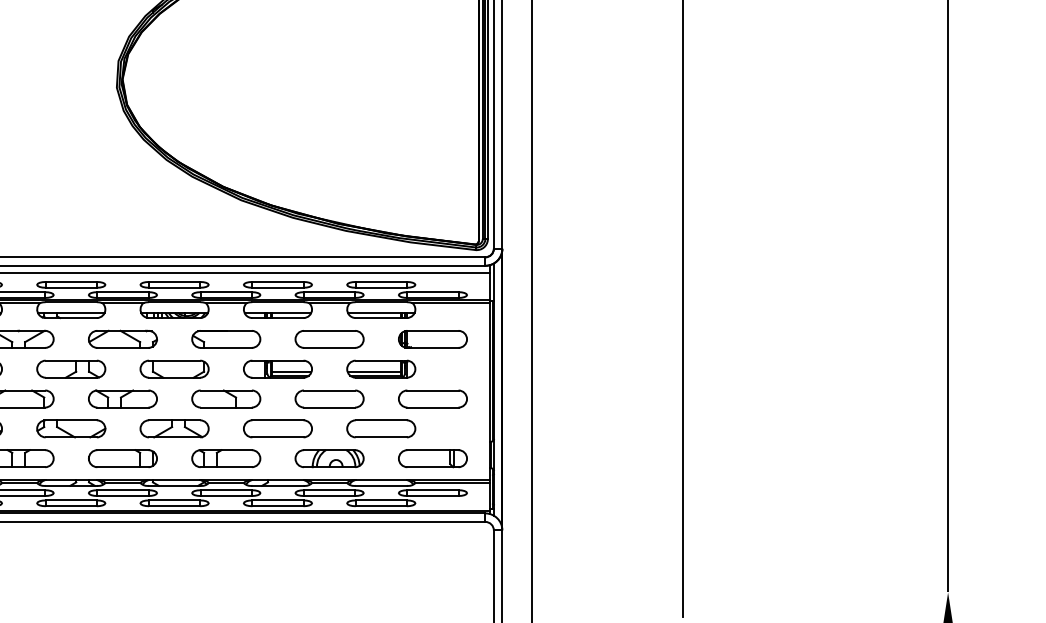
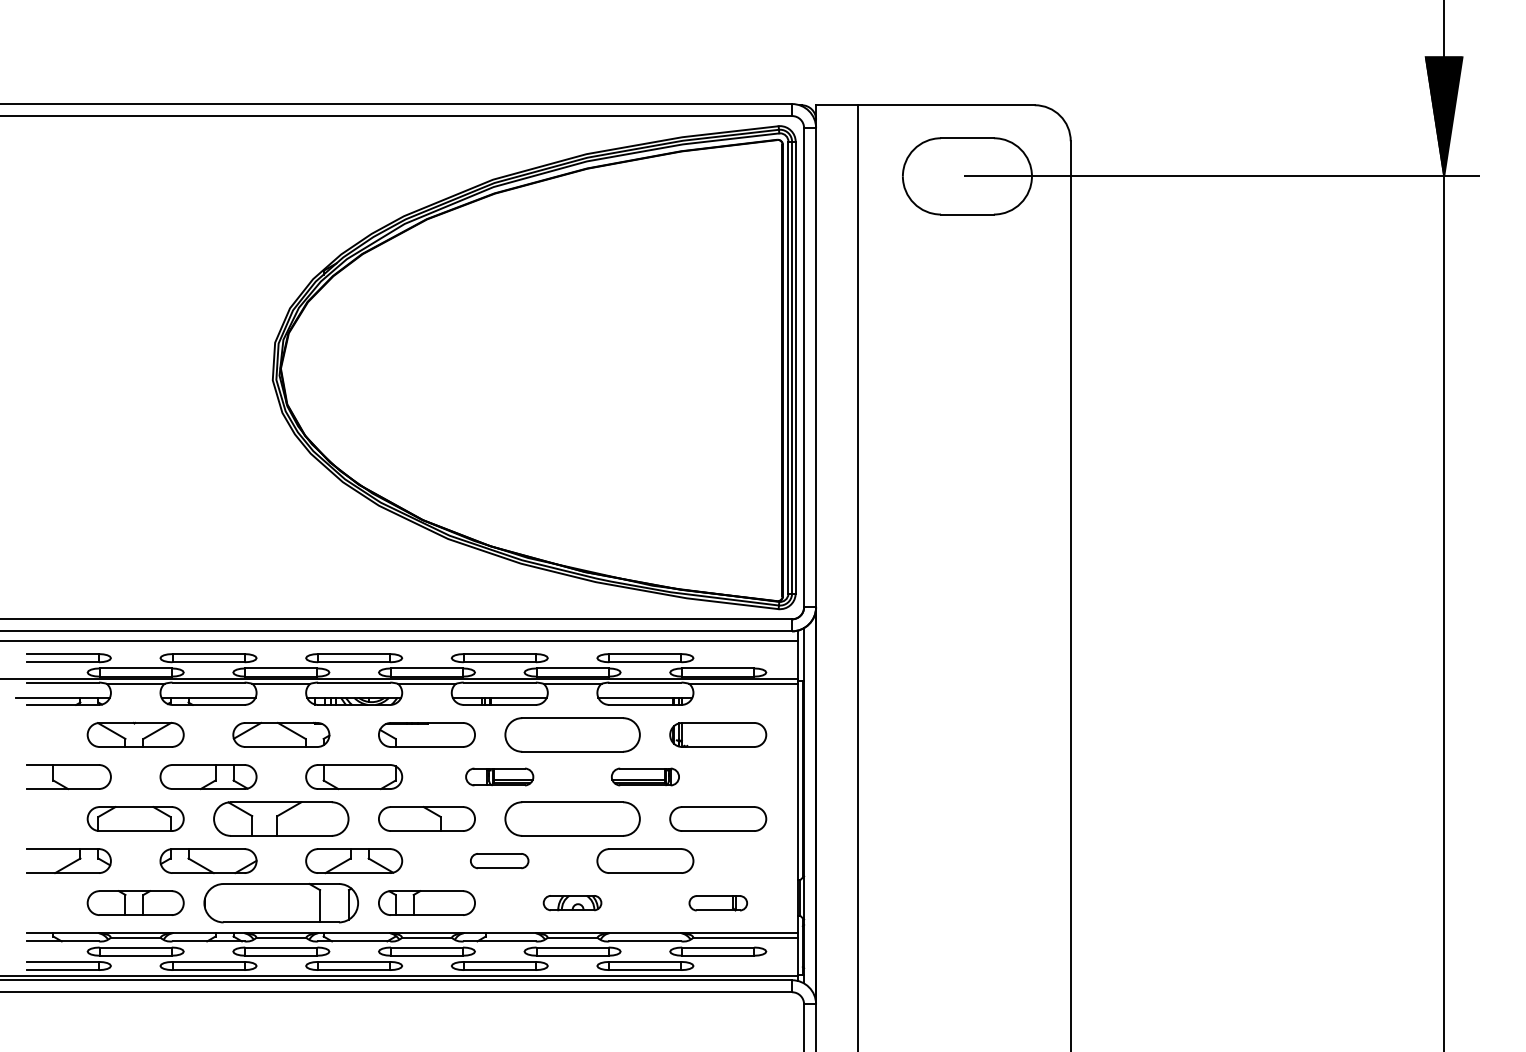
part: (329, 339) -> (572, 734), size x1.4
part: (277, 368) -> (499, 776), size x0.7
part: (381, 368) -> (645, 776), size x0.7
part: (123, 398) -> (281, 818), size x1.4
part: (329, 398) -> (572, 818), size x1.4
part: (277, 428) -> (499, 860), size x0.6
part: (123, 458) -> (281, 902), size x1.6
part: (329, 458) -> (572, 902), size x0.6
part: (433, 458) -> (718, 903), size x0.6

